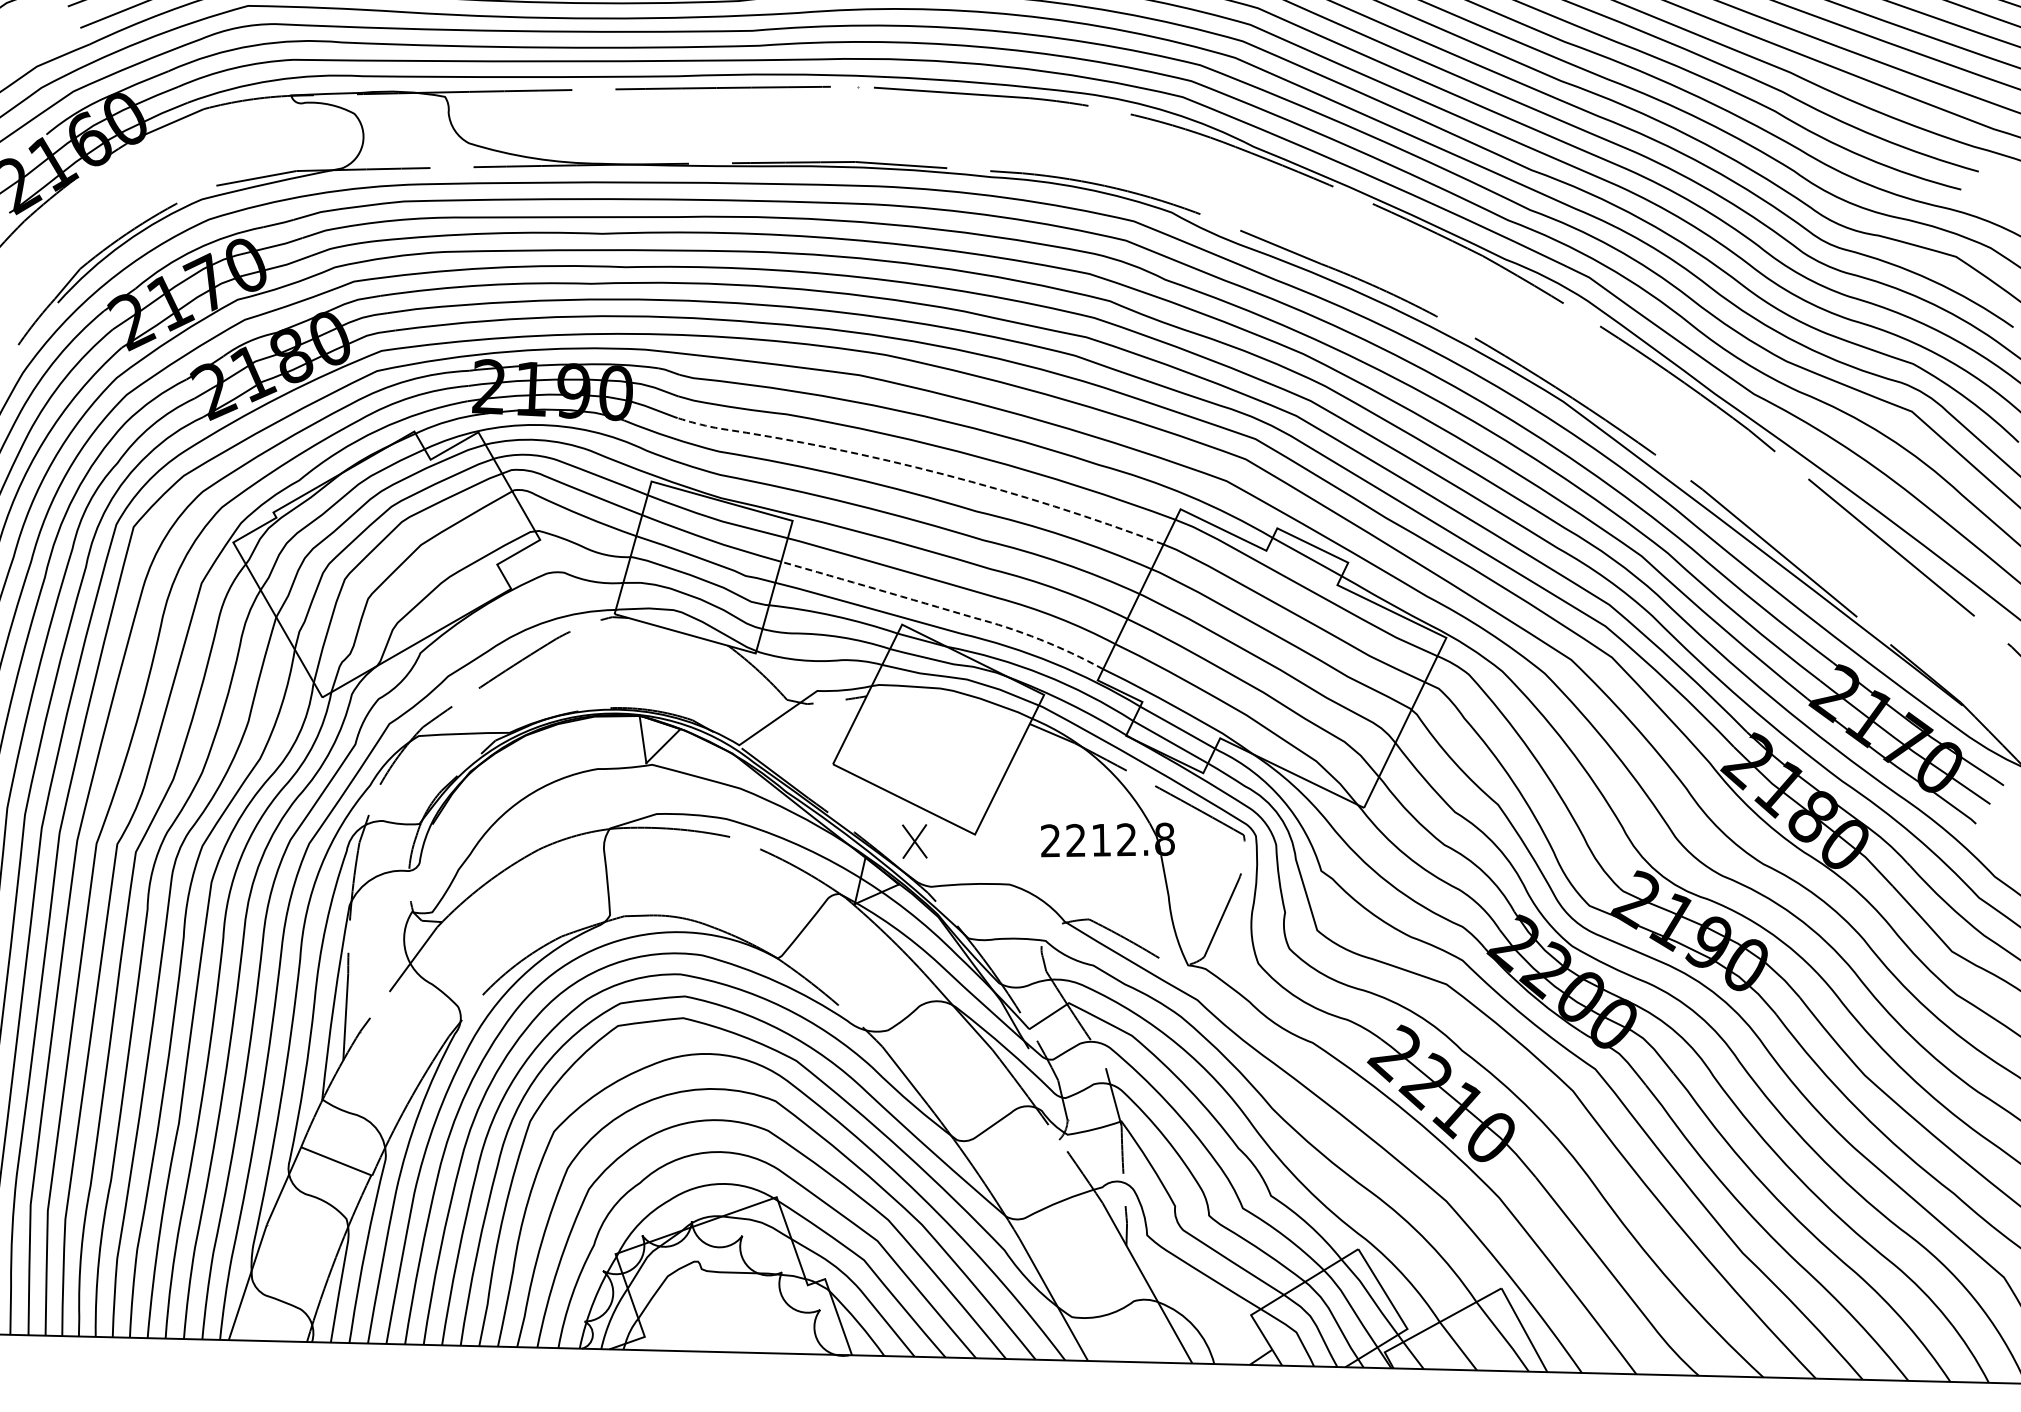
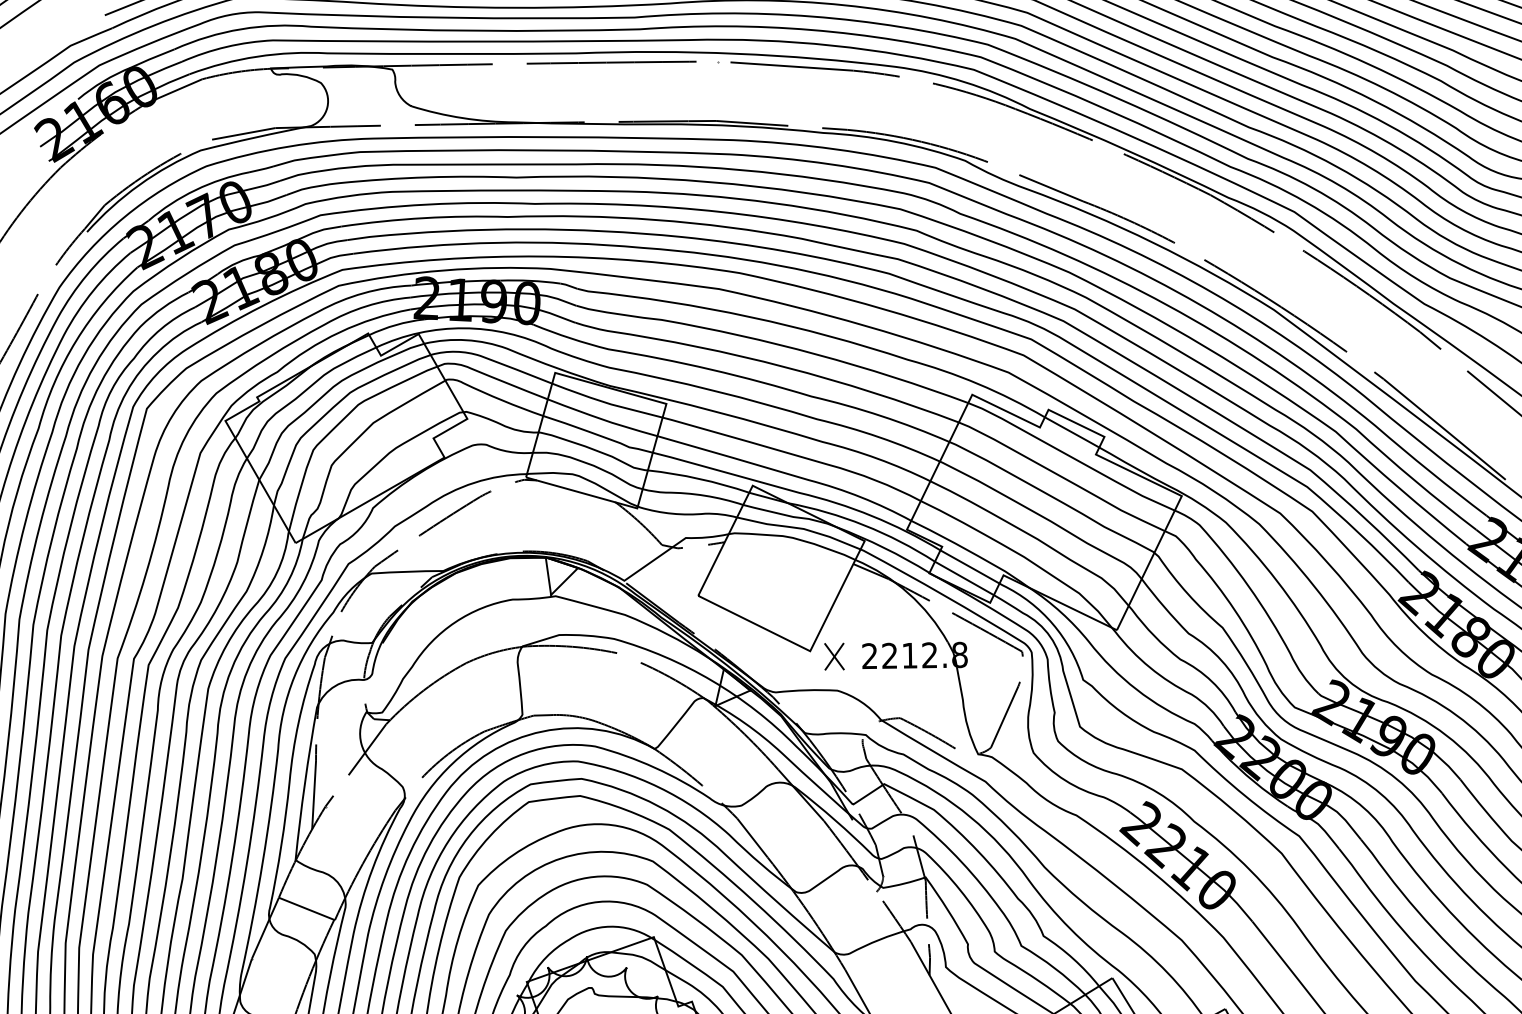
line: (920, 468) -> (767, 362), dashed -> solid
line: (948, 610) -> (789, 474), dashed -> solid
part: (914, 841) -> (834, 656), moved

